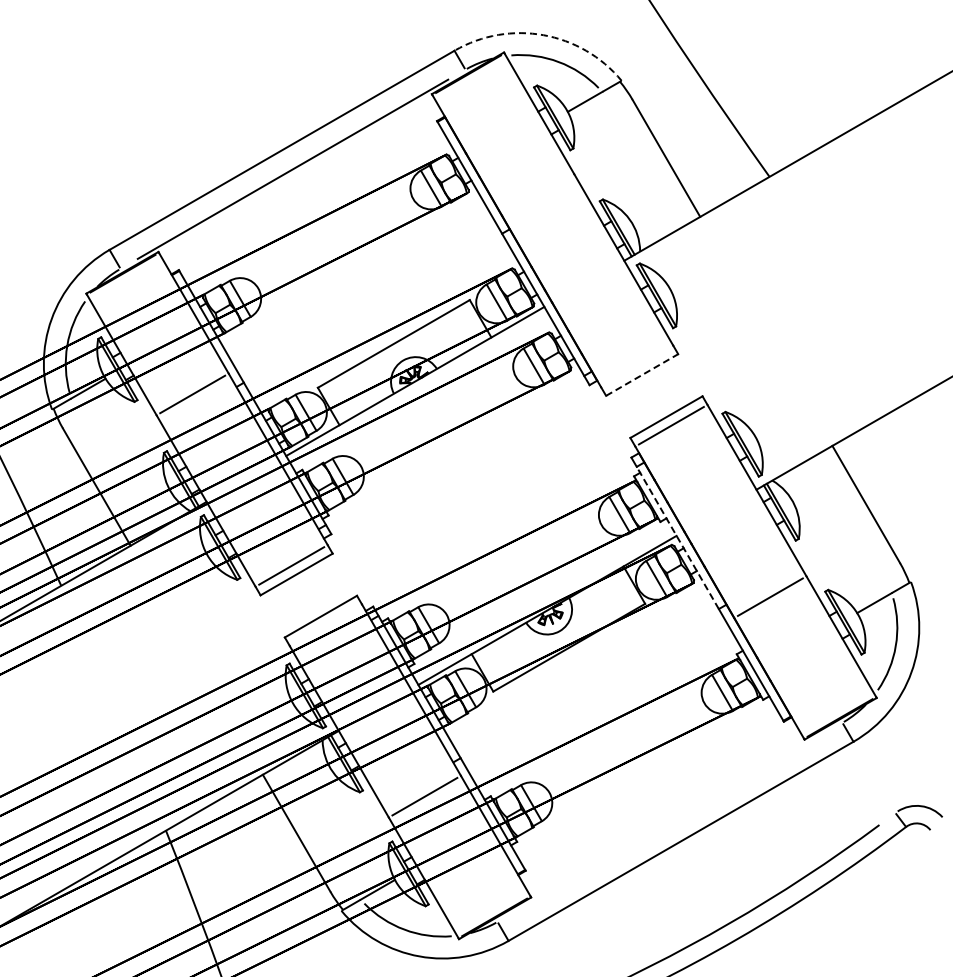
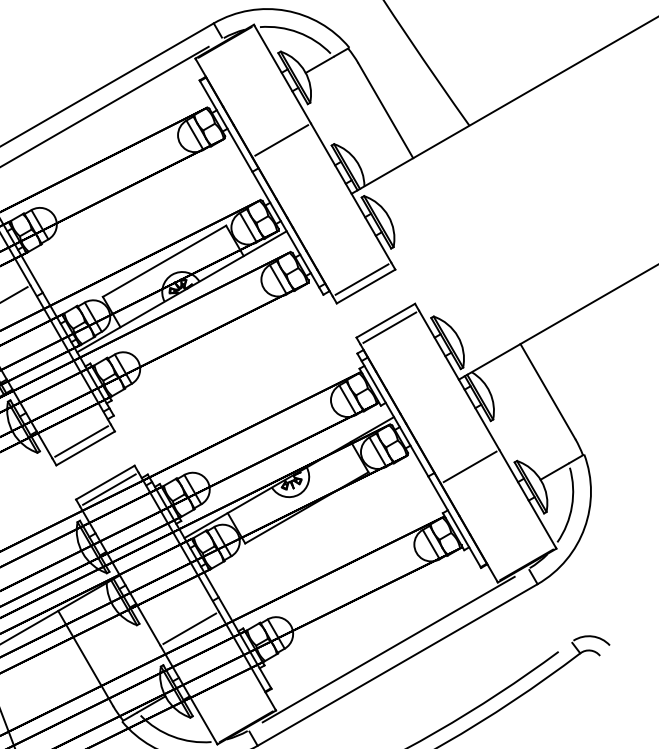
arc: (543, 35) -> (286, 10), dashed -> solid
line: (537, 194) -> (281, 140), added
line: (636, 366) -> (361, 279), added
line: (642, 375) -> (366, 286), dashed -> solid
line: (677, 537) -> (394, 418), dashed -> solid
line: (325, 624) -> (109, 489), added
line: (669, 821) -> (388, 648), added

